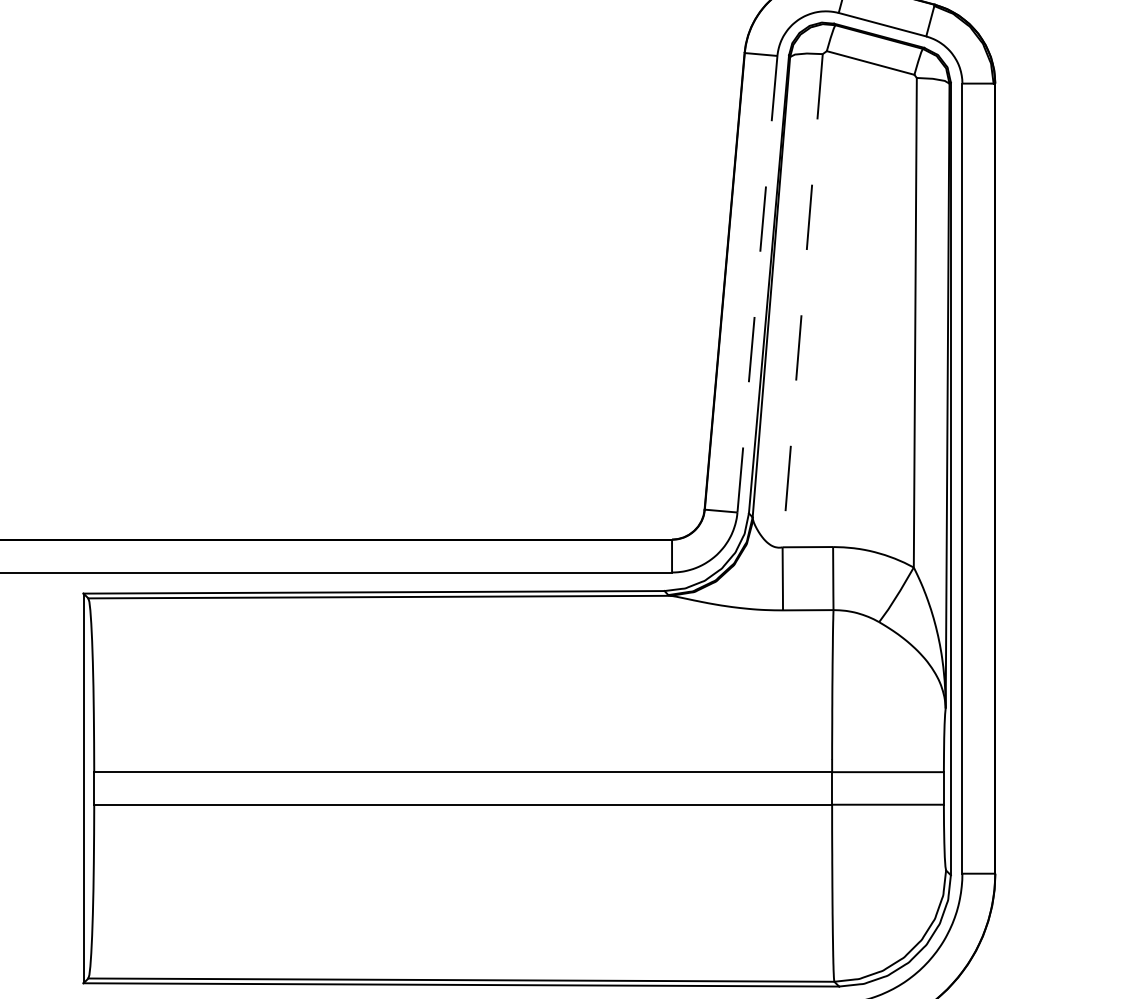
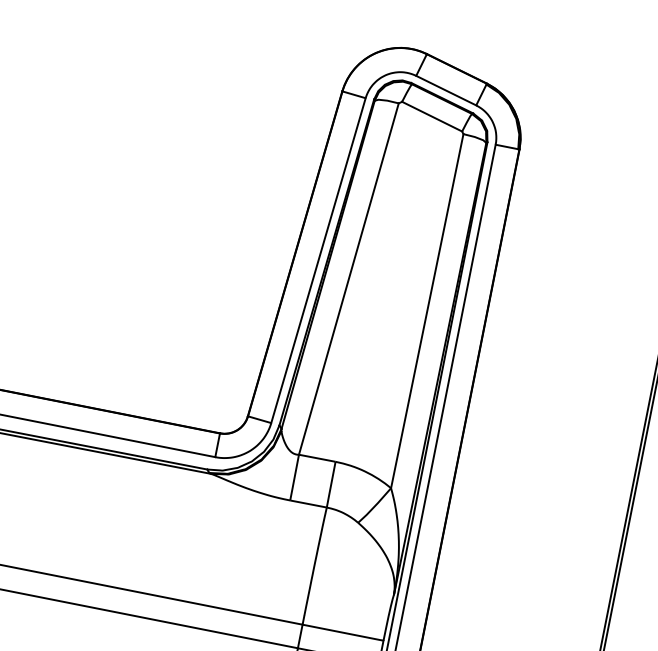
line: (757, 284) -> (318, 260), dashed -> solid
line: (802, 301) -> (348, 279), dashed -> solid

